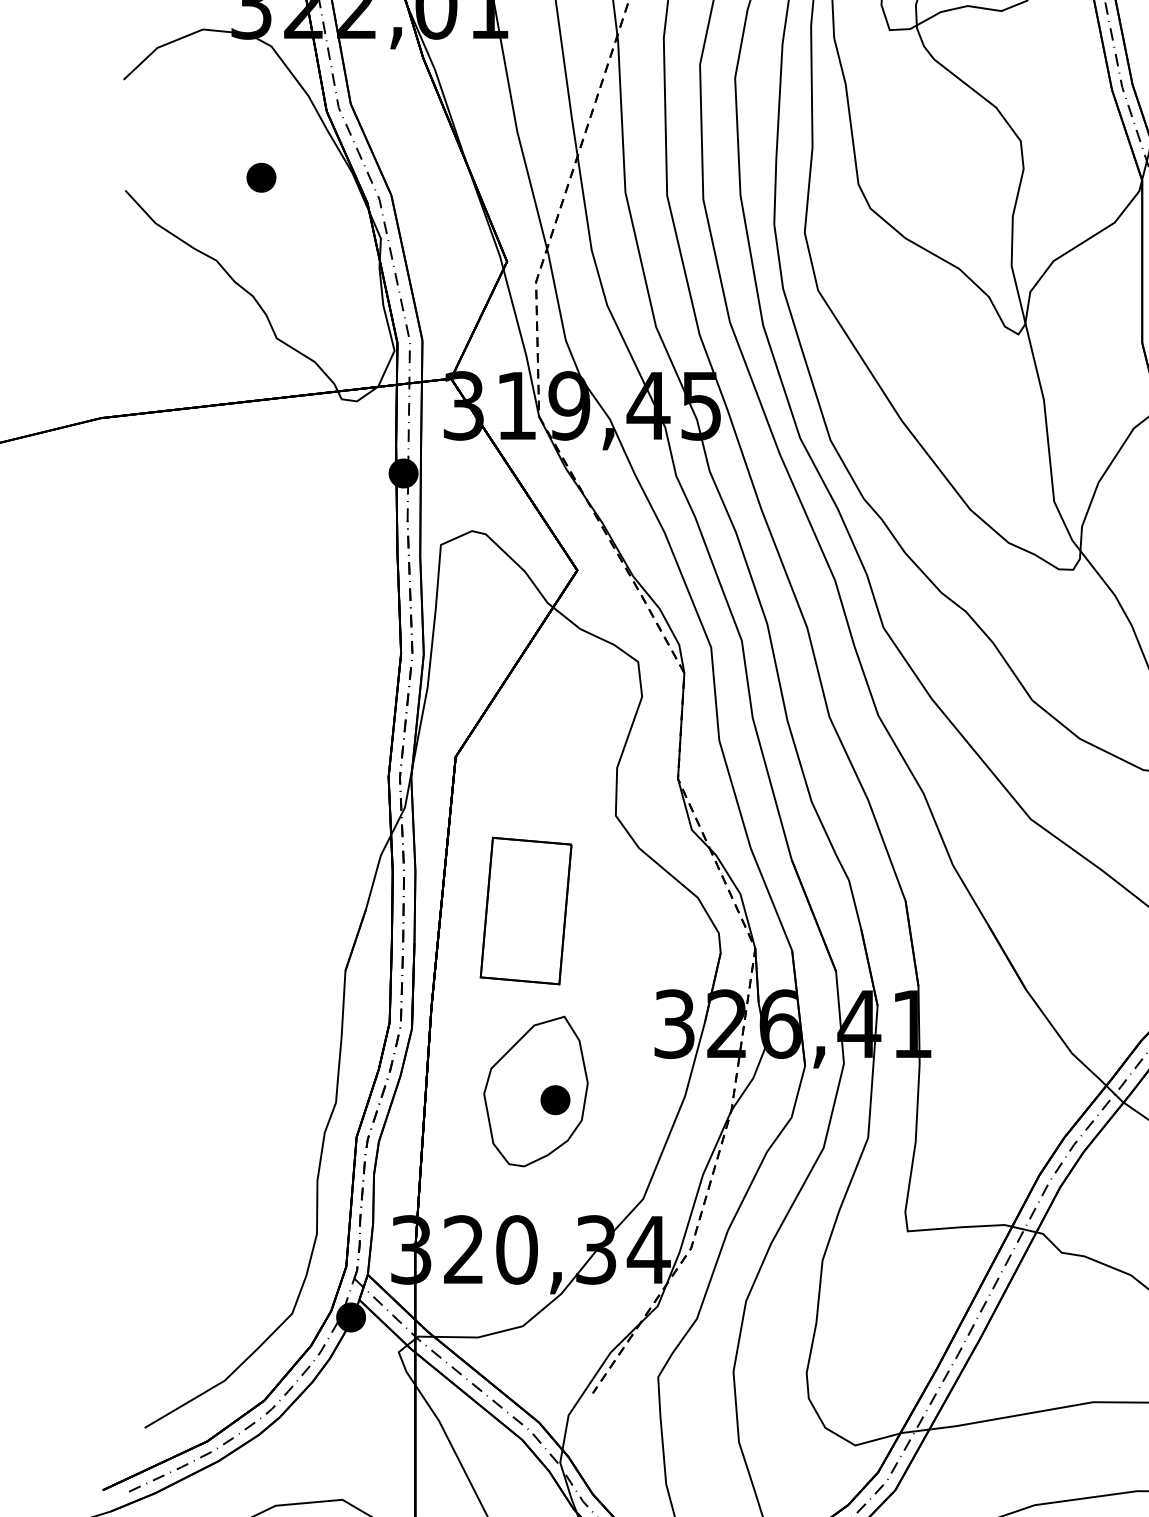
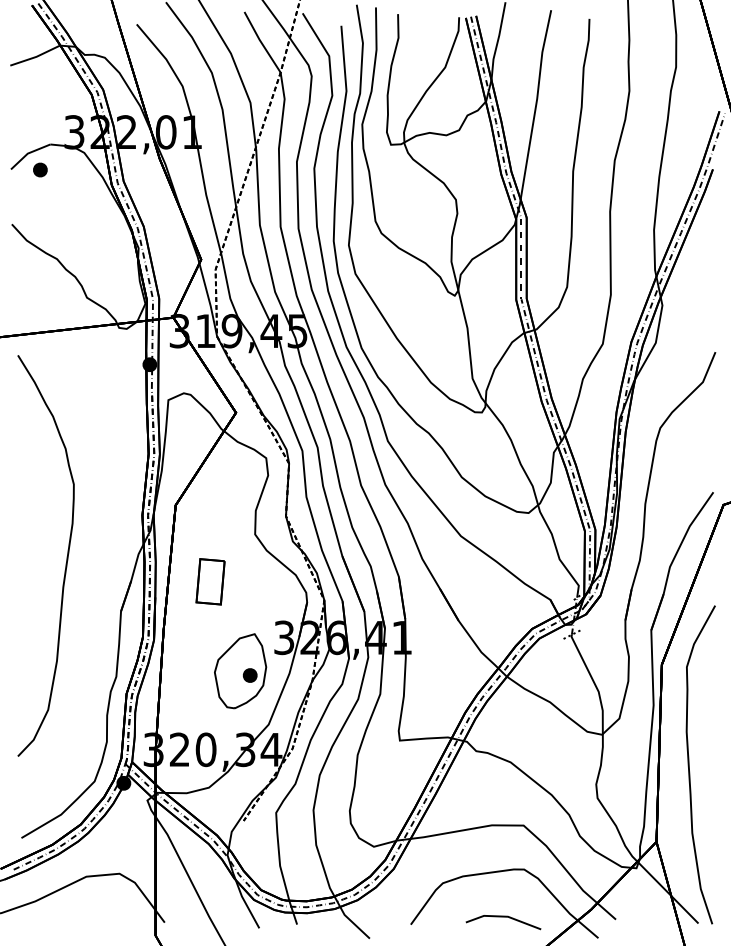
part: (261, 176) -> (40, 169), moved
curve: (235, 860) -> (66, 556), added
part: (525, 910) -> (210, 581), size x0.62
part: (535, 1092) -> (240, 671), moved

